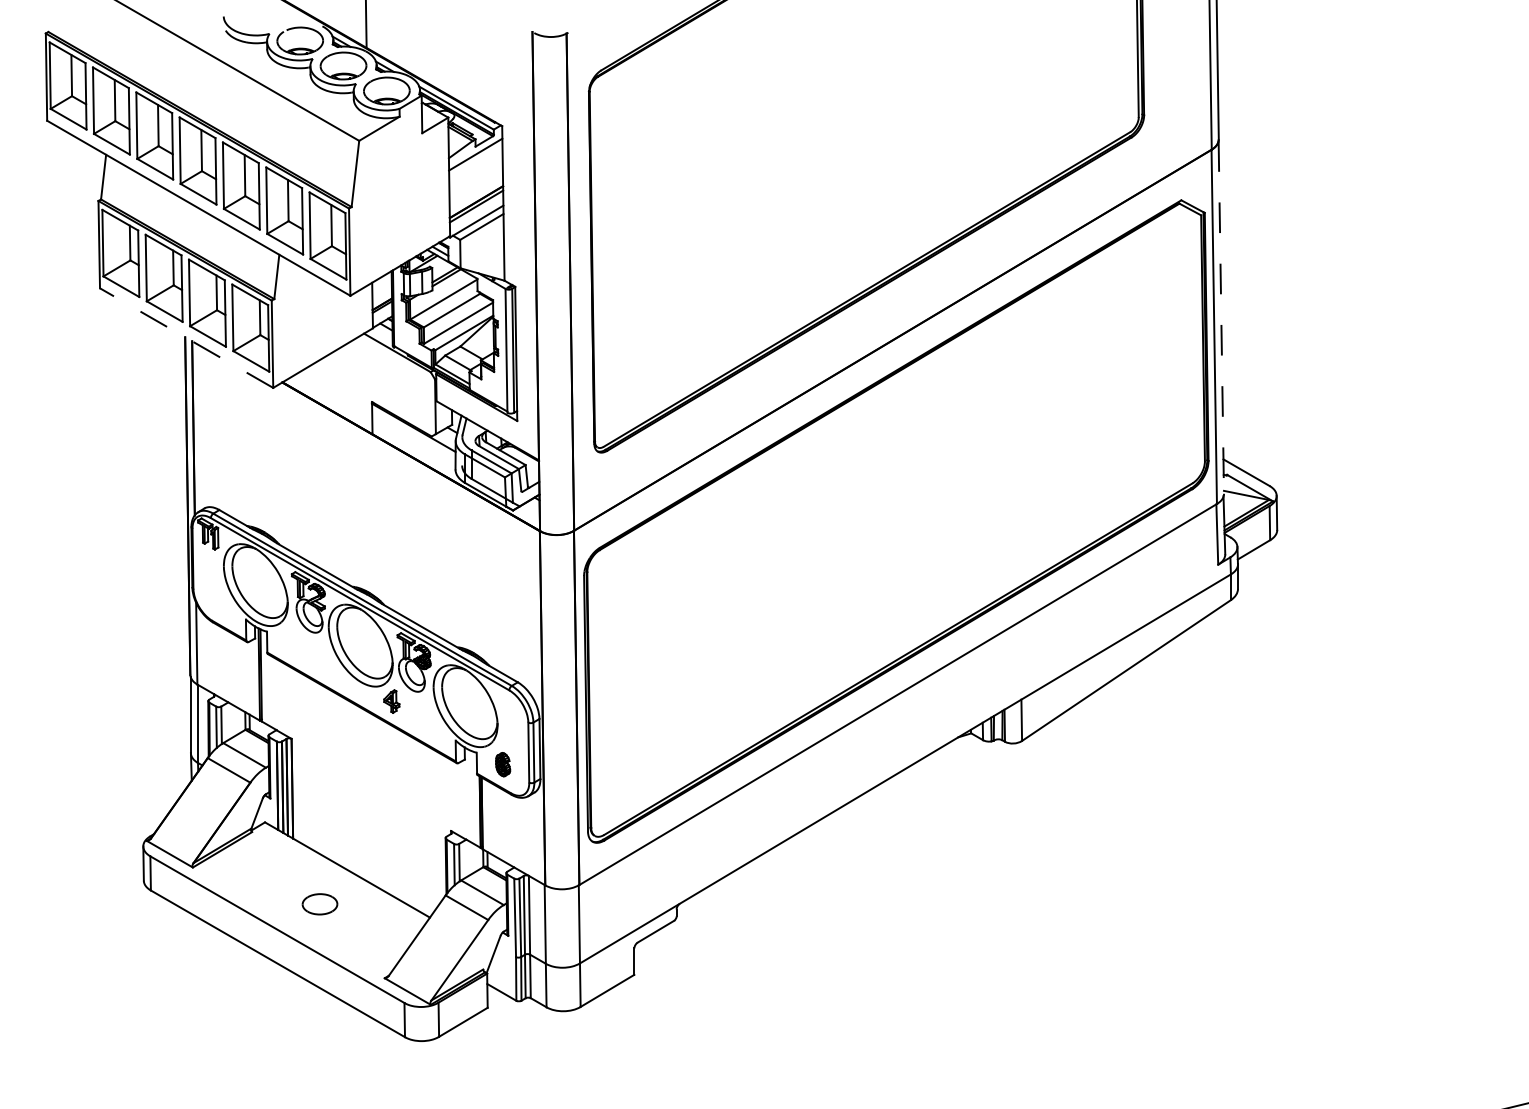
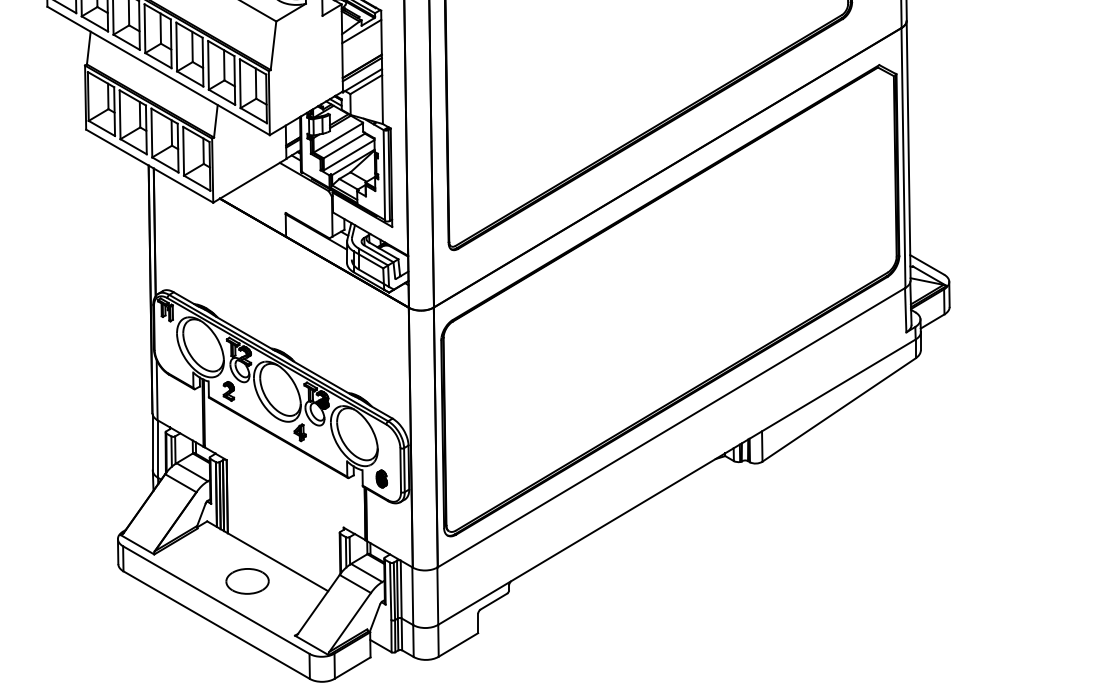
line: (1221, 318) -> (908, 151), dashed -> solid
line: (186, 338) -> (149, 166), dashed -> solid
part: (294, 645) -> (228, 391), added
part: (319, 904) -> (247, 581), size x1.67

